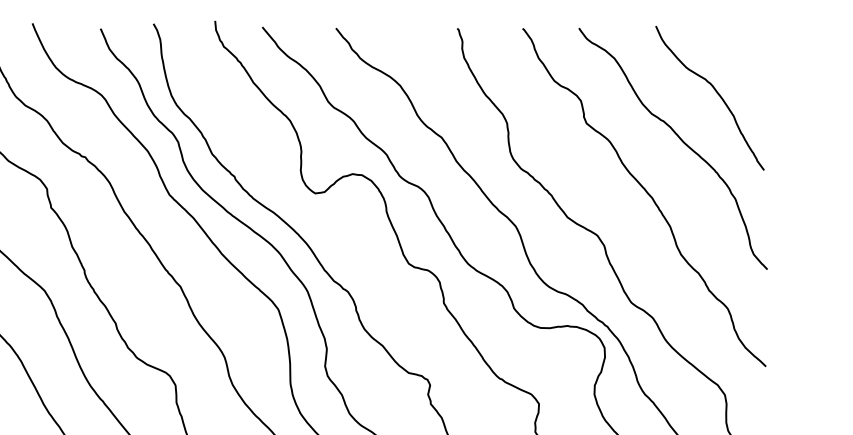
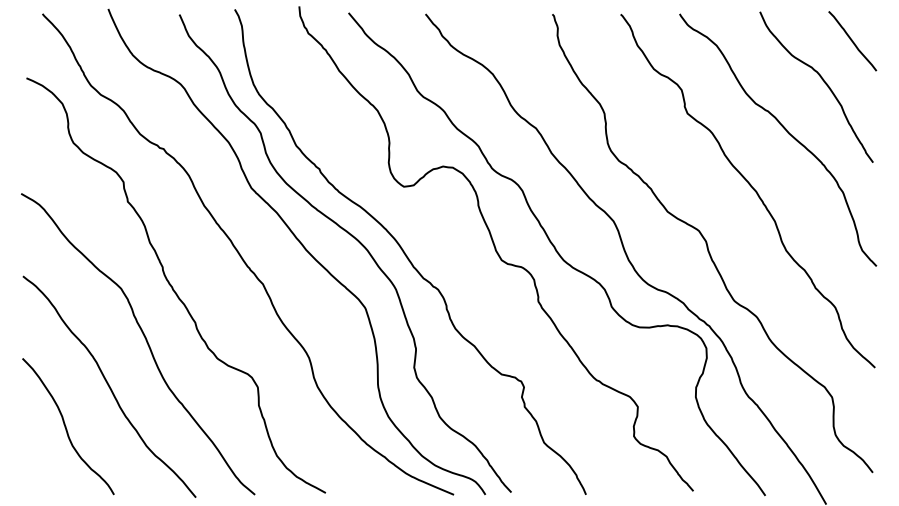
curve: (744, 54) -> (852, 41), added

